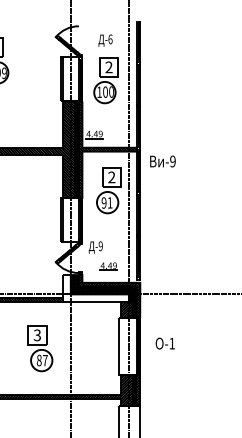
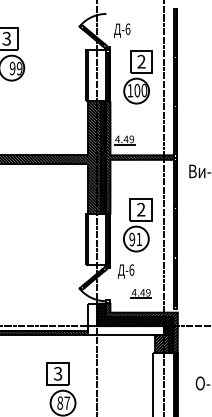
text: (105, 40) -> (122, 30), moved
part: (108, 190) -> (137, 224), moved
text: (100, 246) -> (131, 270), -9 -> -6

